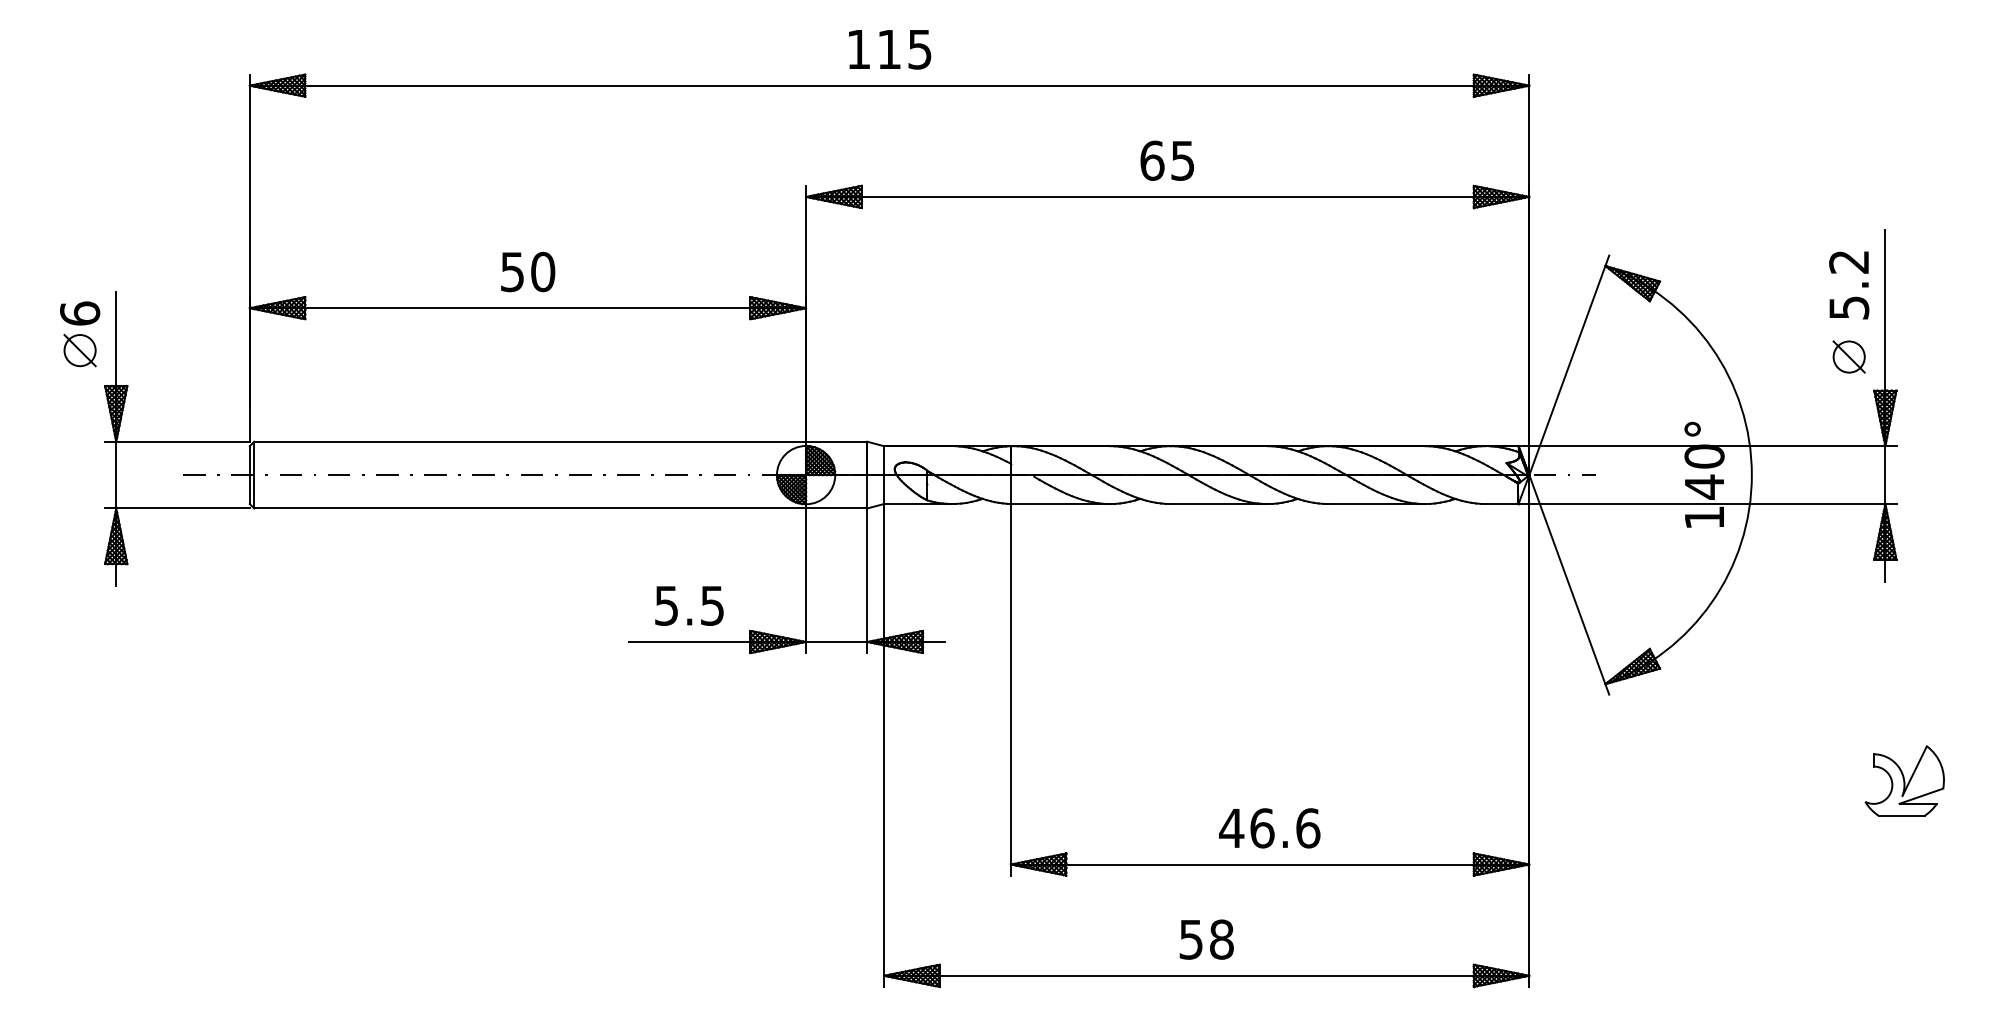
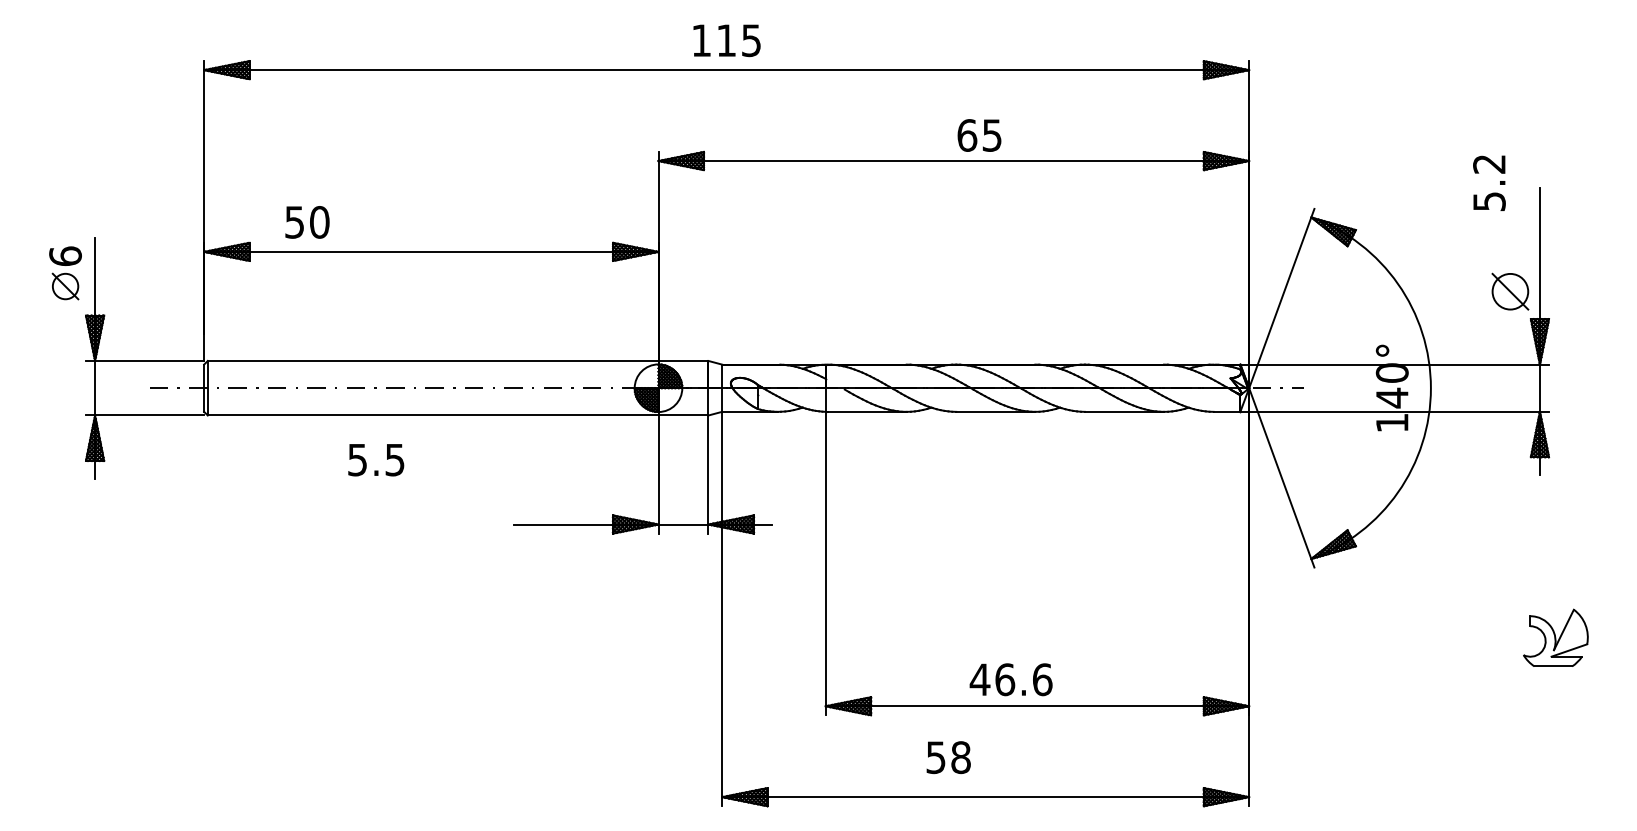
text: (1167, 160) -> (979, 135), moved
text: (528, 272) -> (307, 222), moved
text: (1849, 284) -> (1489, 182), moved
part: (1849, 356) -> (1510, 291), size x1.4
text: (689, 606) -> (376, 460), moved
text: (1268, 828) -> (1010, 679), moved
text: (1206, 939) -> (948, 757), moved

